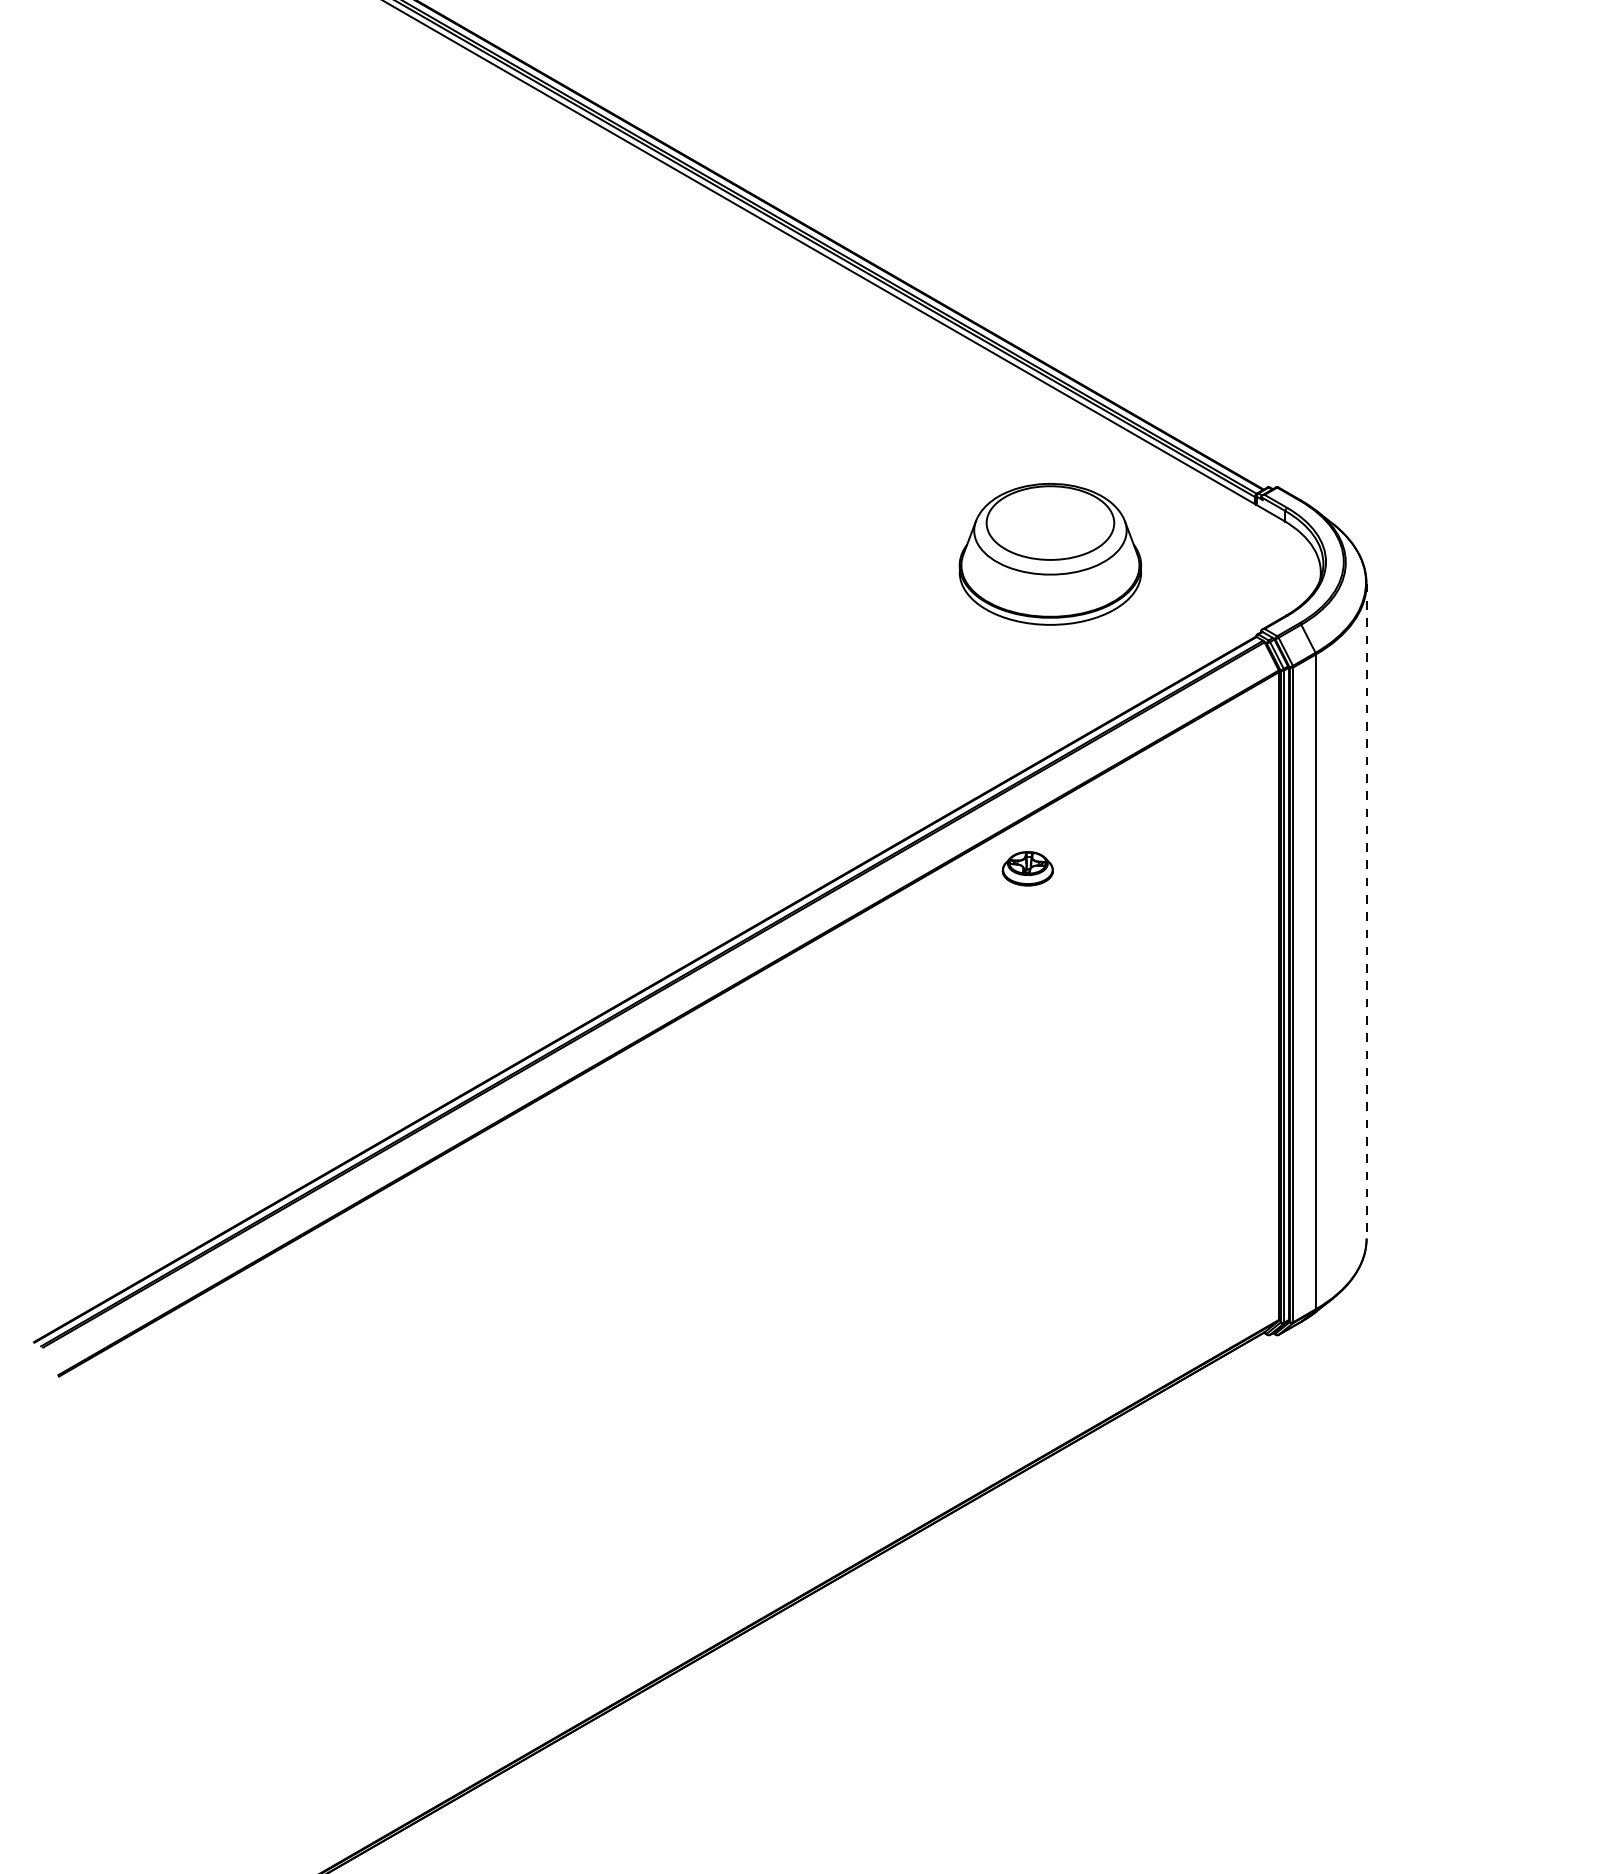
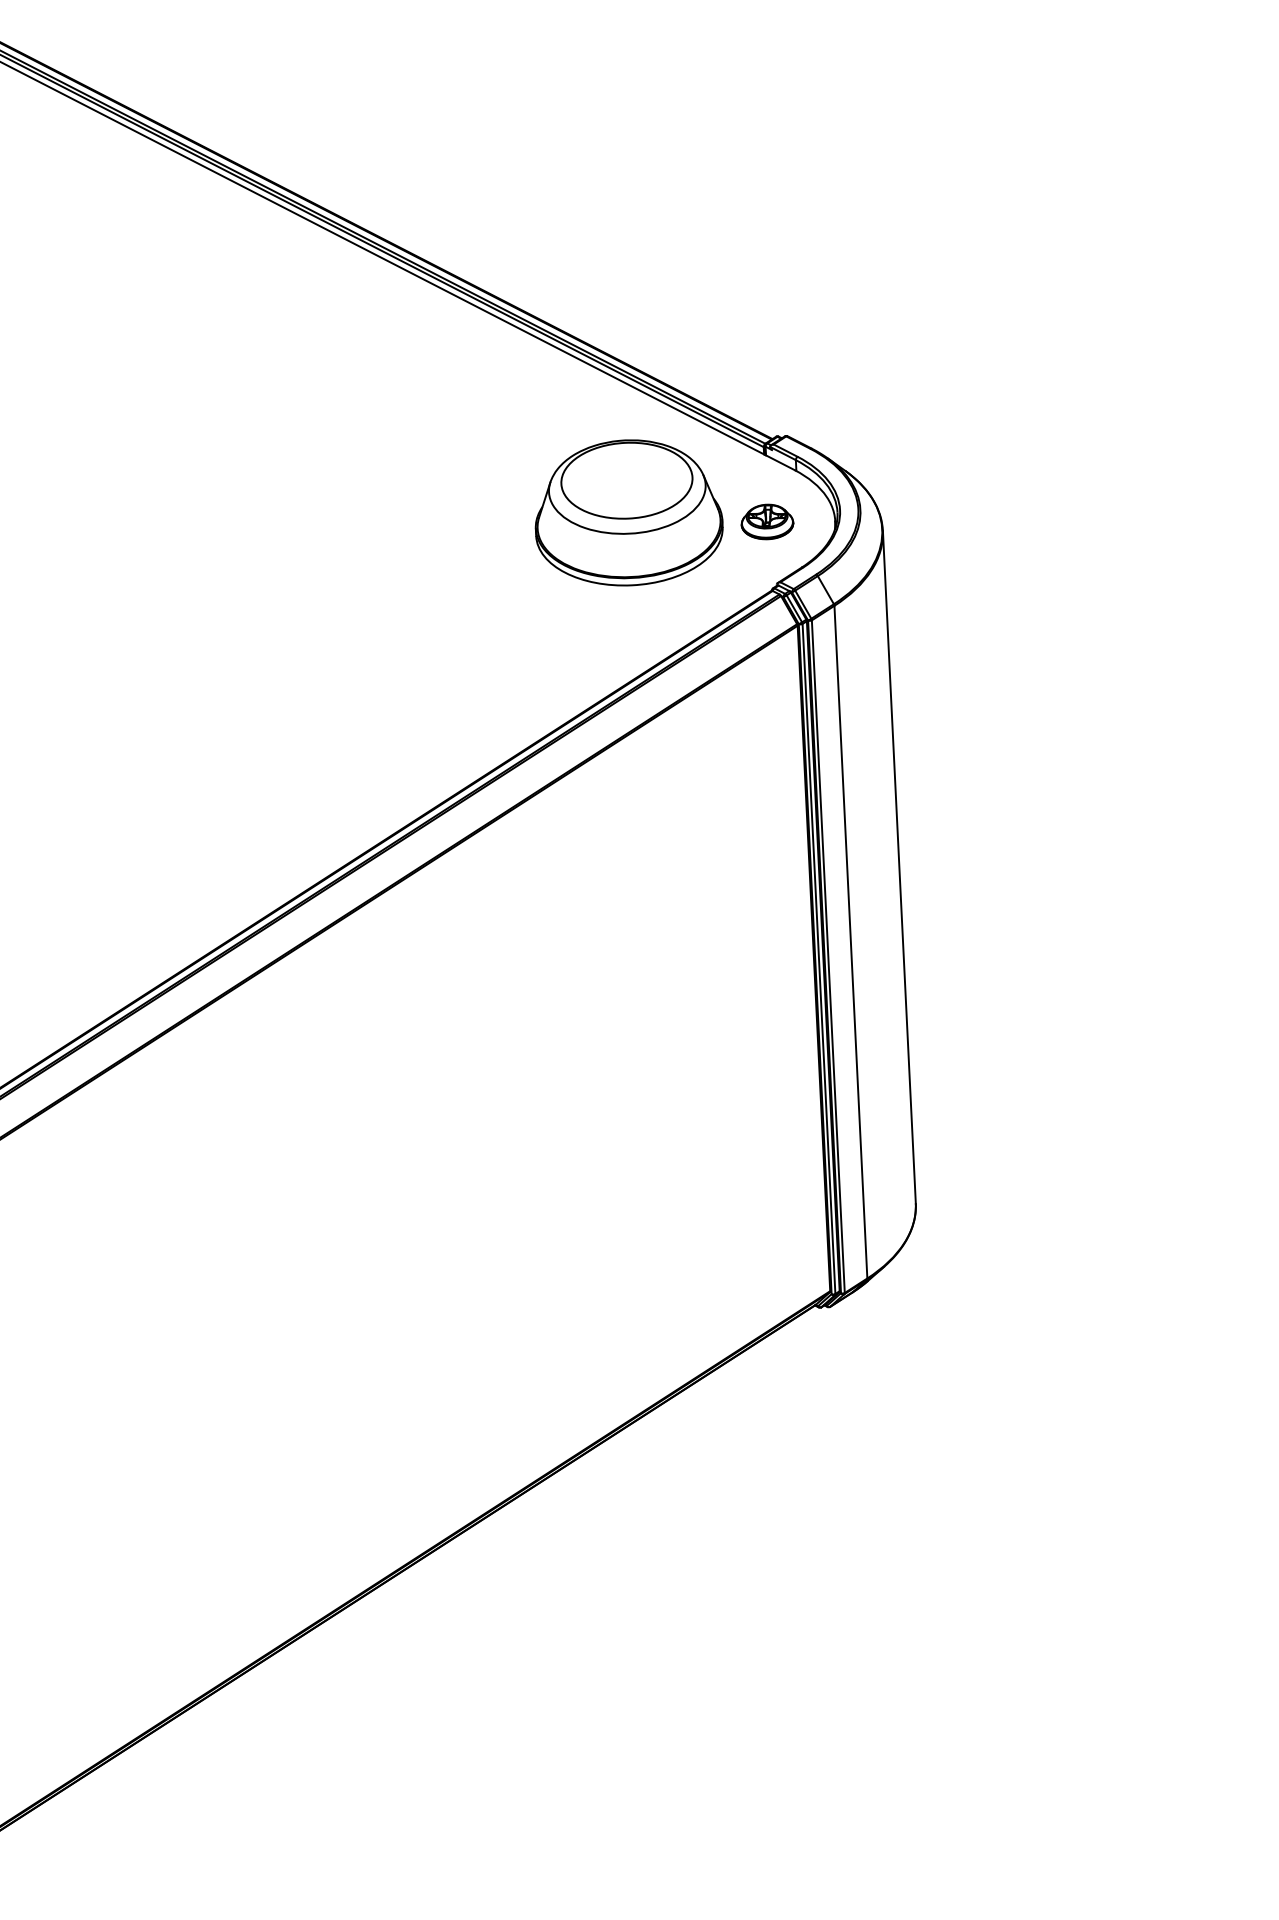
part: (1050, 553) -> (628, 511), moved
part: (1027, 868) -> (767, 521), moved
line: (1366, 911) -> (899, 867), dashed -> solid

